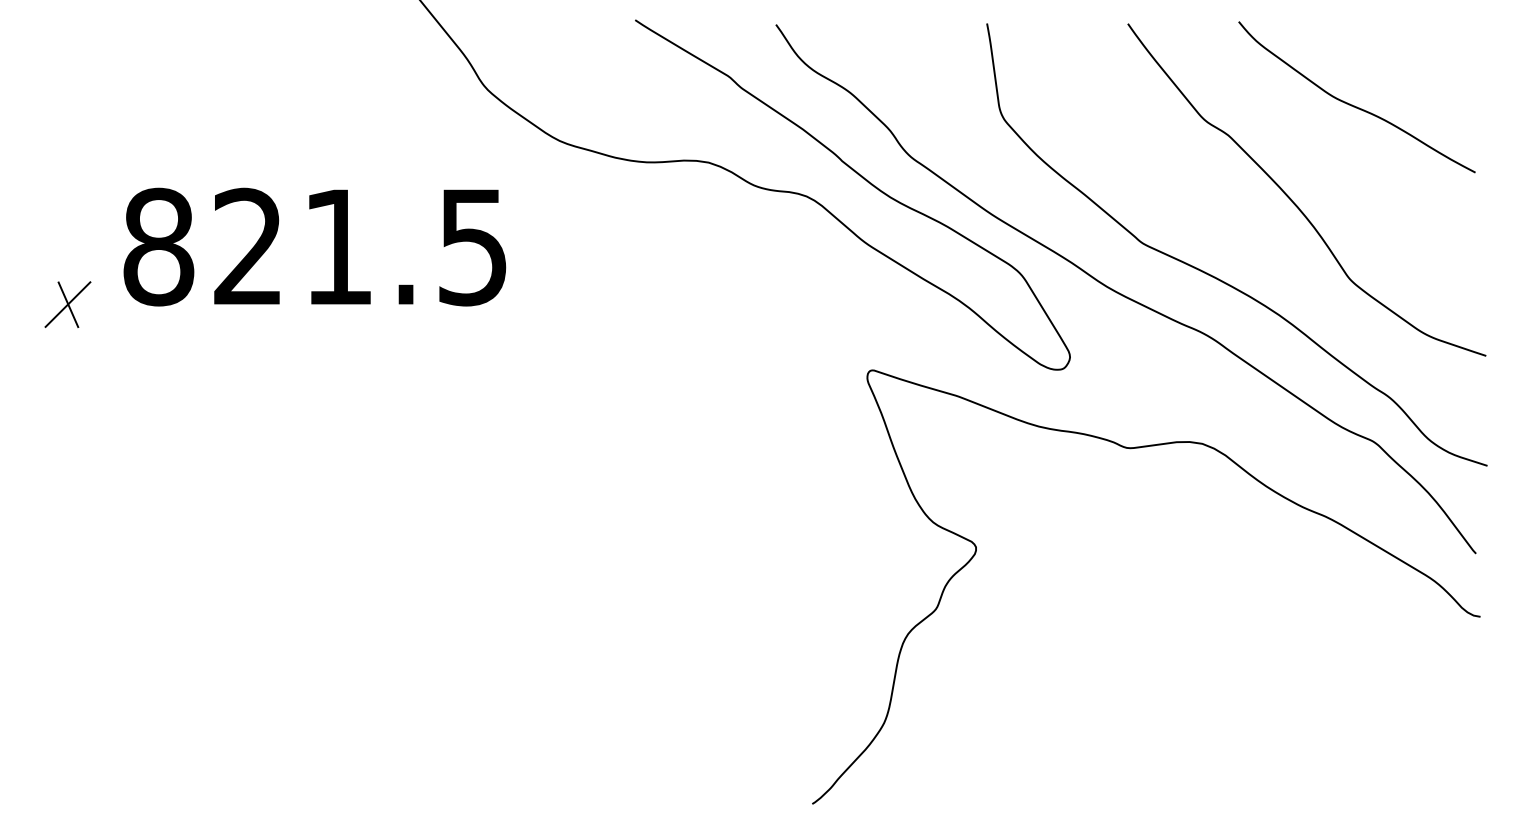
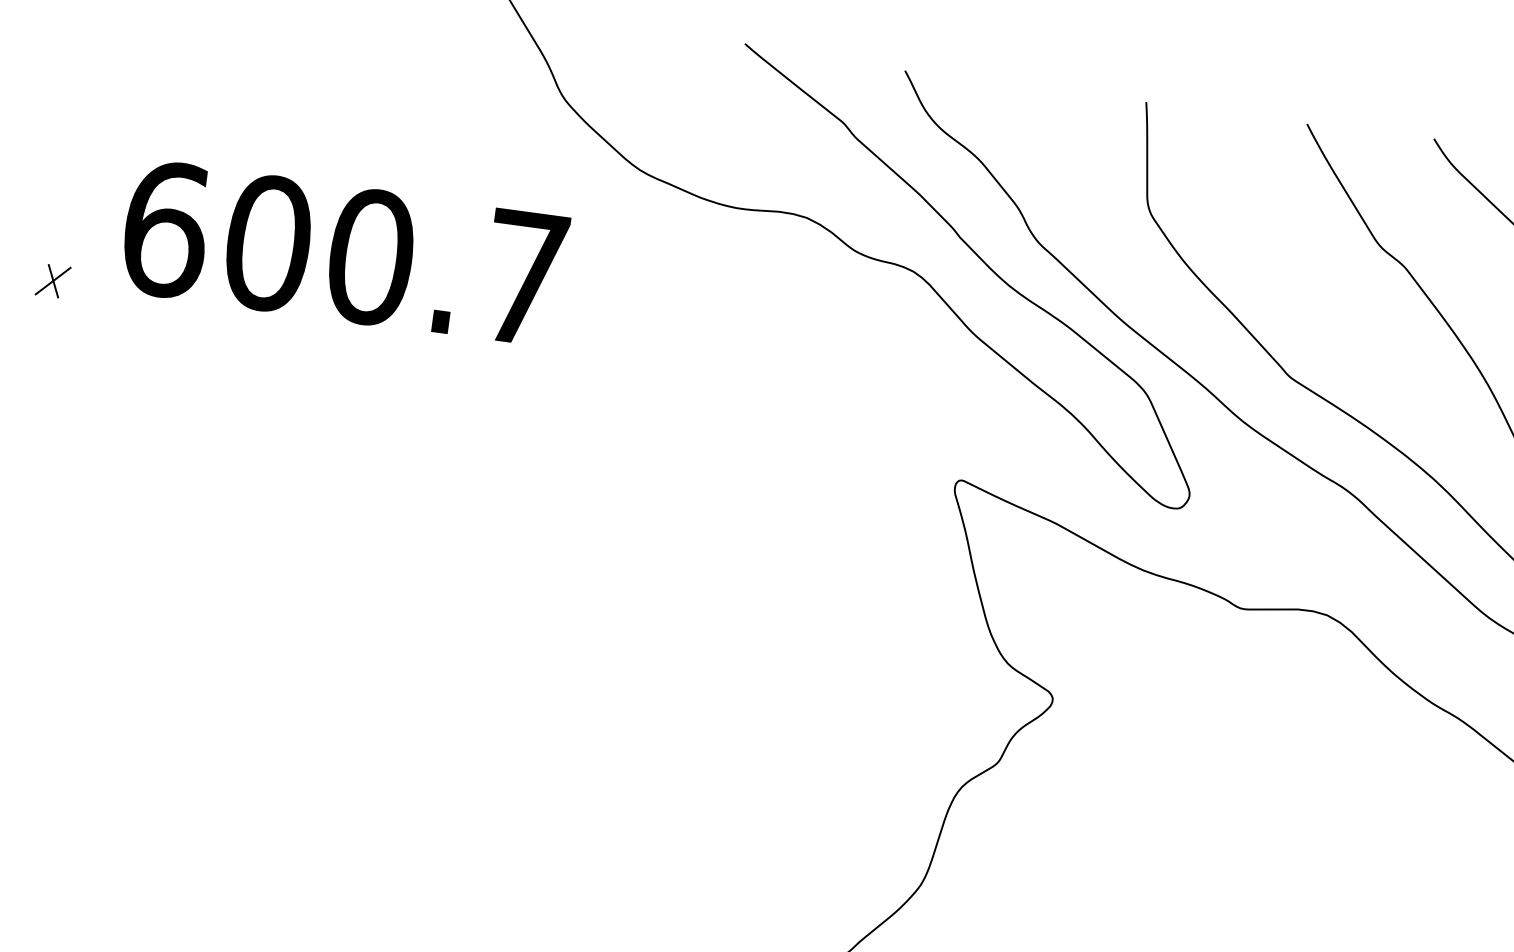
text: (314, 246) -> (343, 252), 821.5 -> 600.7
part: (67, 304) -> (52, 280), size x0.6

